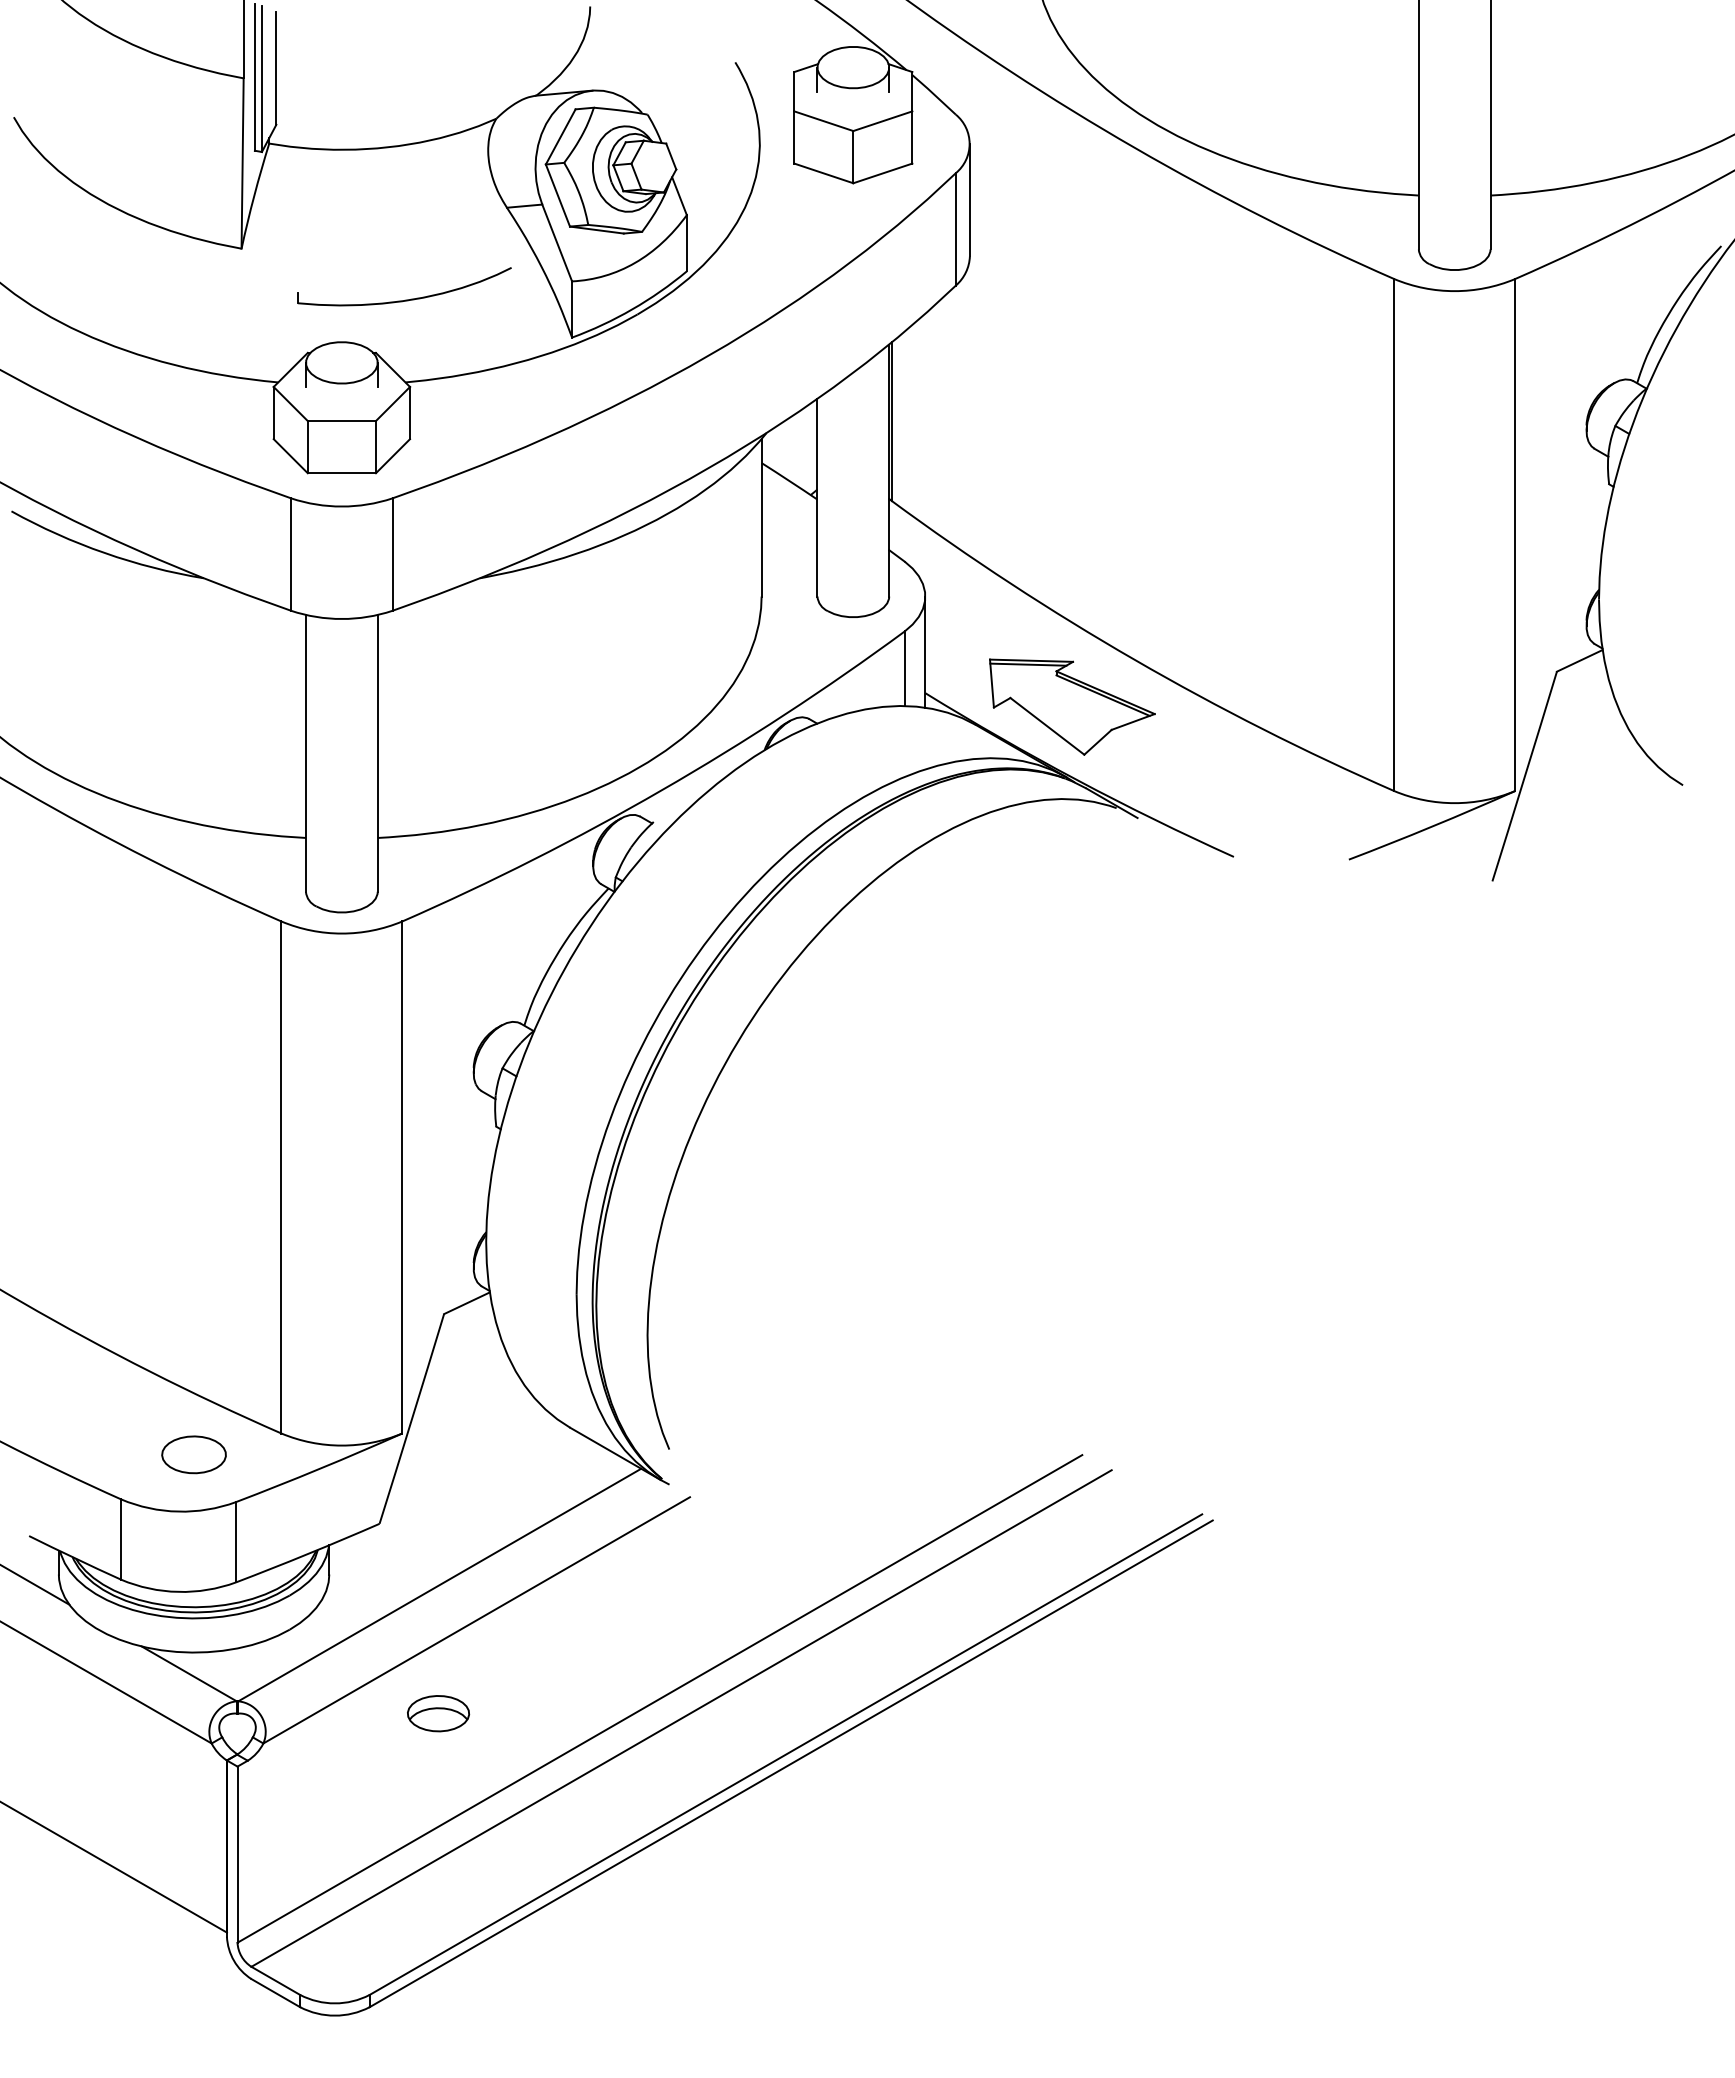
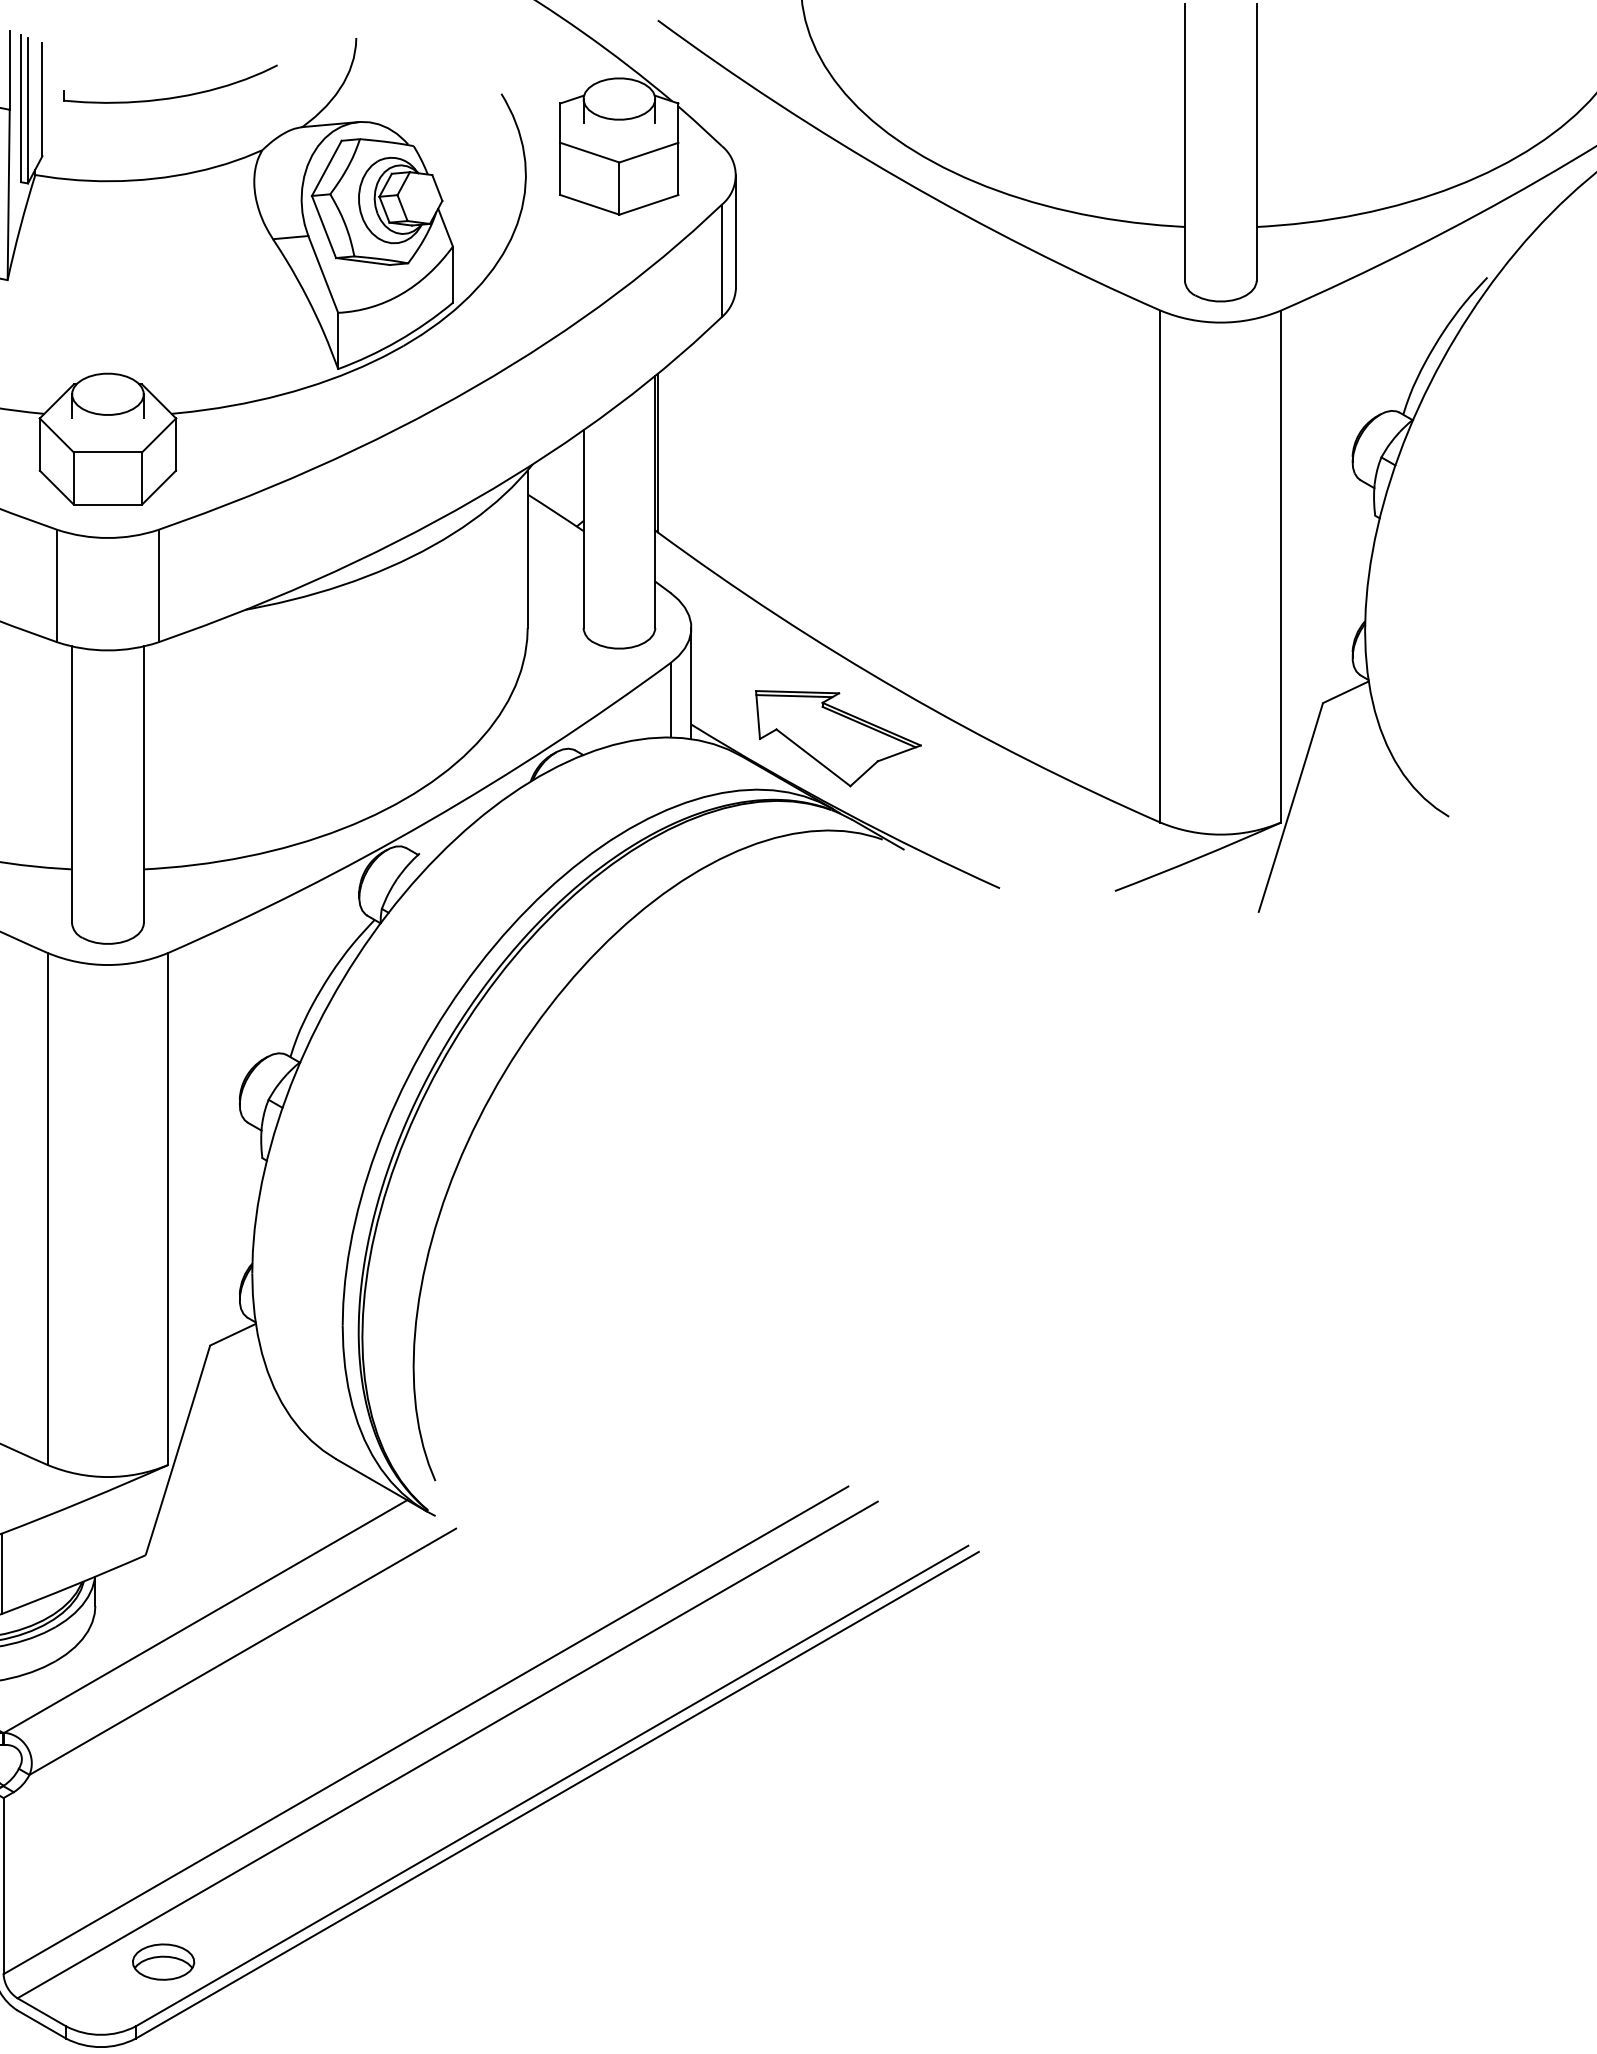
part: (405, 299) -> (171, 96), moved
part: (438, 1713) -> (163, 1961), moved

